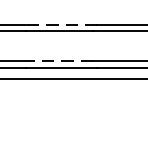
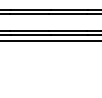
line: (60, 23) -> (30, 9), dashed -> solid
line: (58, 60) -> (29, 30), dashed -> solid

